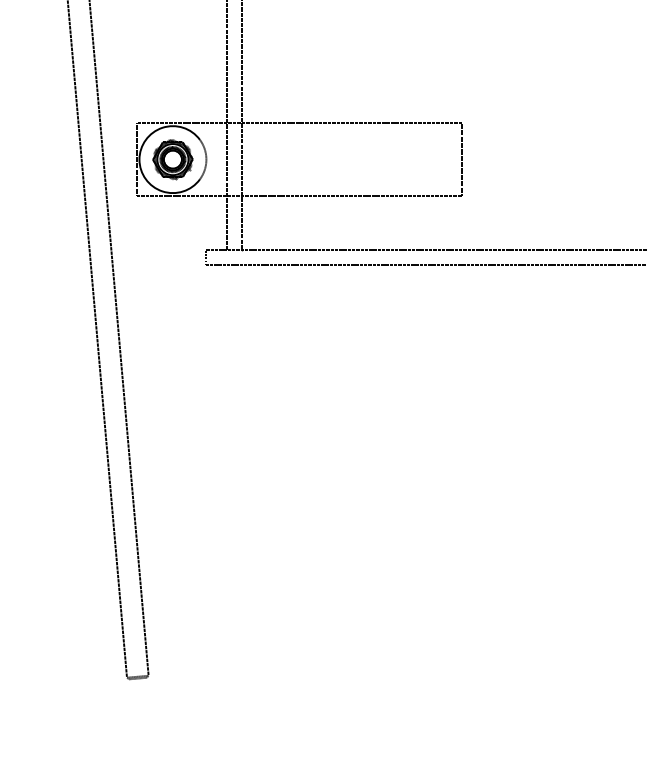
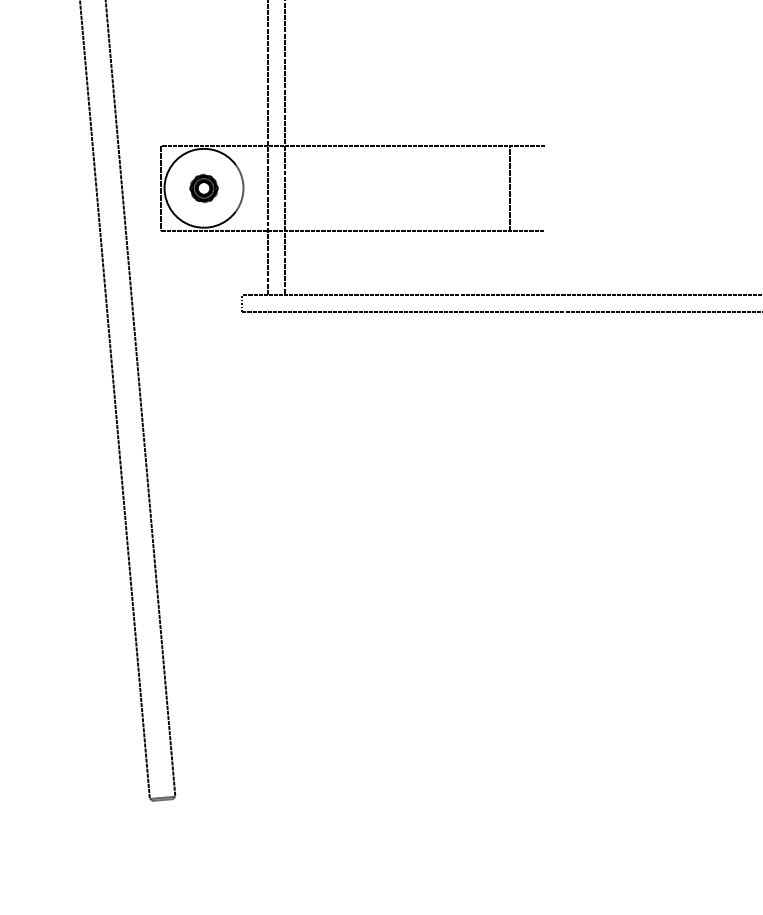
part: (172, 159) -> (203, 188), size x0.6
line: (462, 159) -> (509, 188), moved

